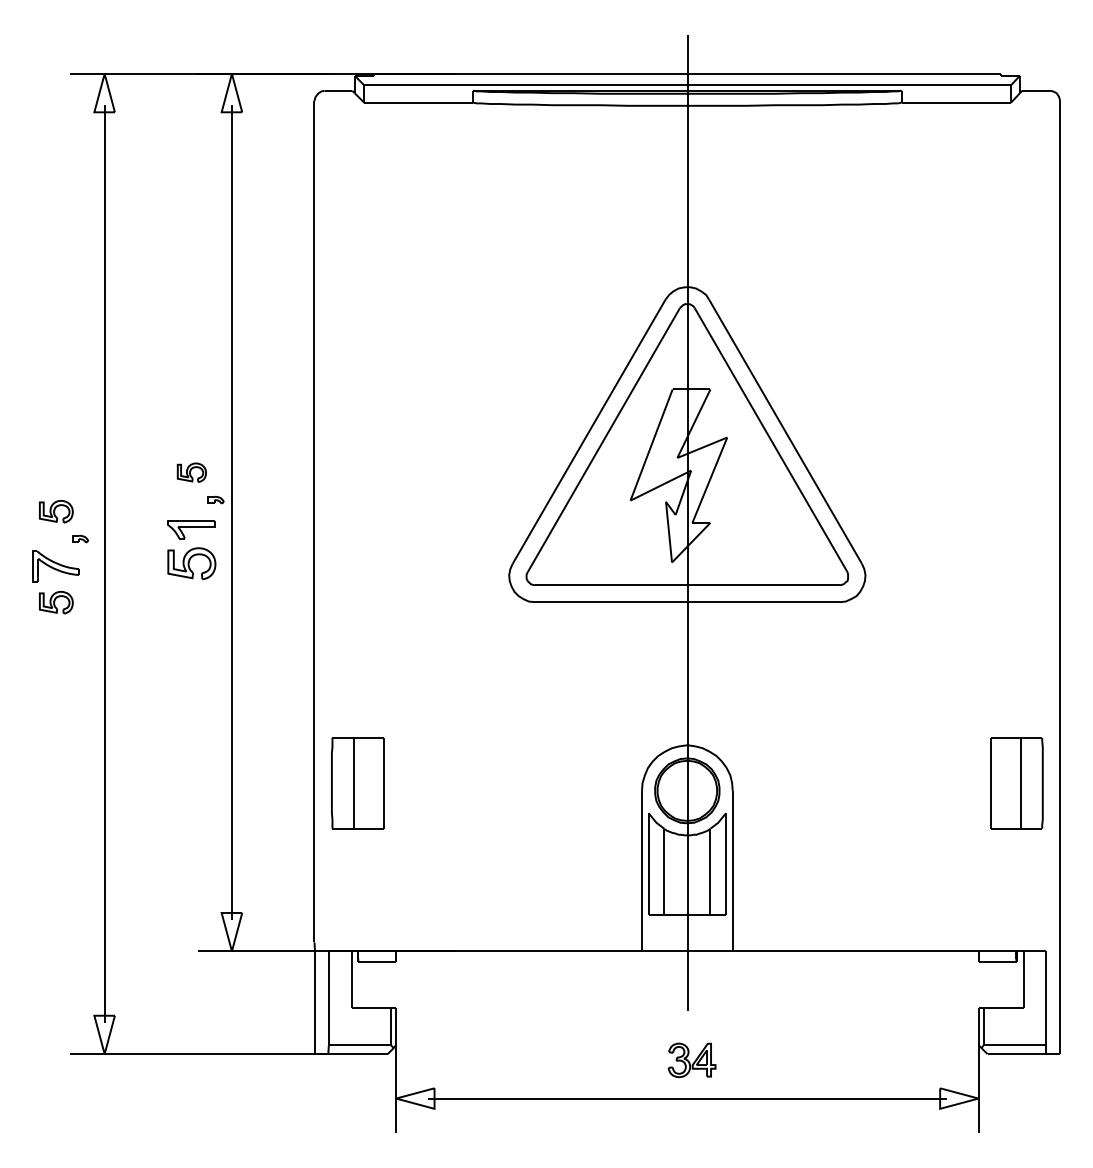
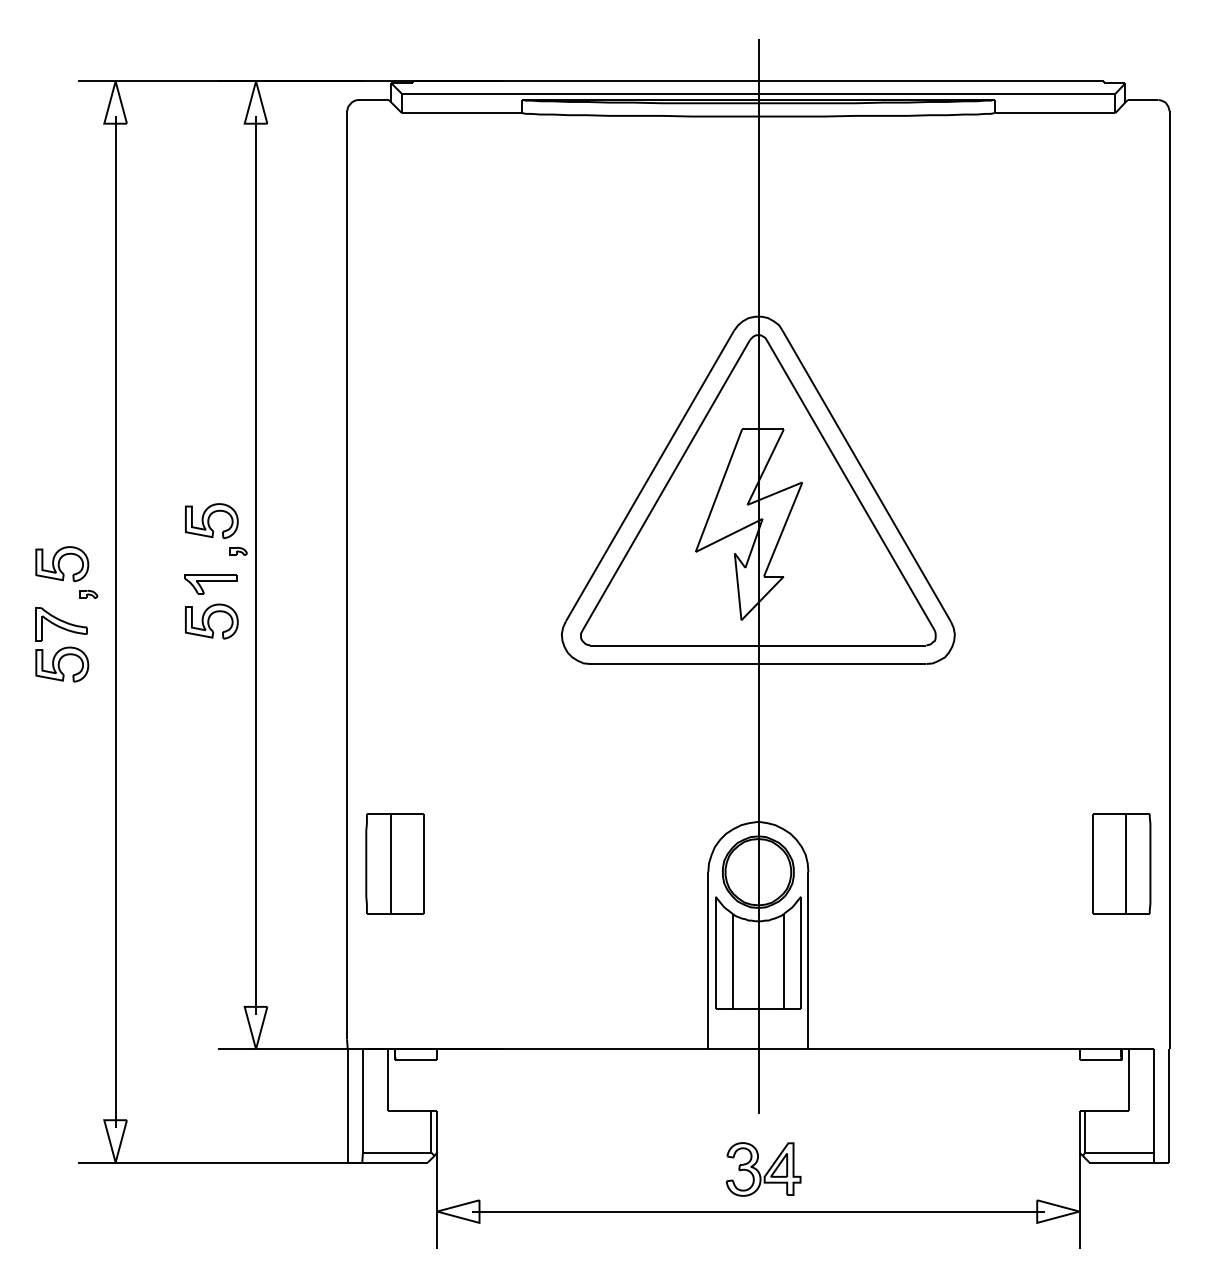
part: (191, 472) -> (211, 521), size x1.67
part: (56, 511) -> (62, 564), size x1.43
part: (56, 602) -> (62, 664), size x1.43
part: (692, 1060) -> (763, 1169), size x1.43

